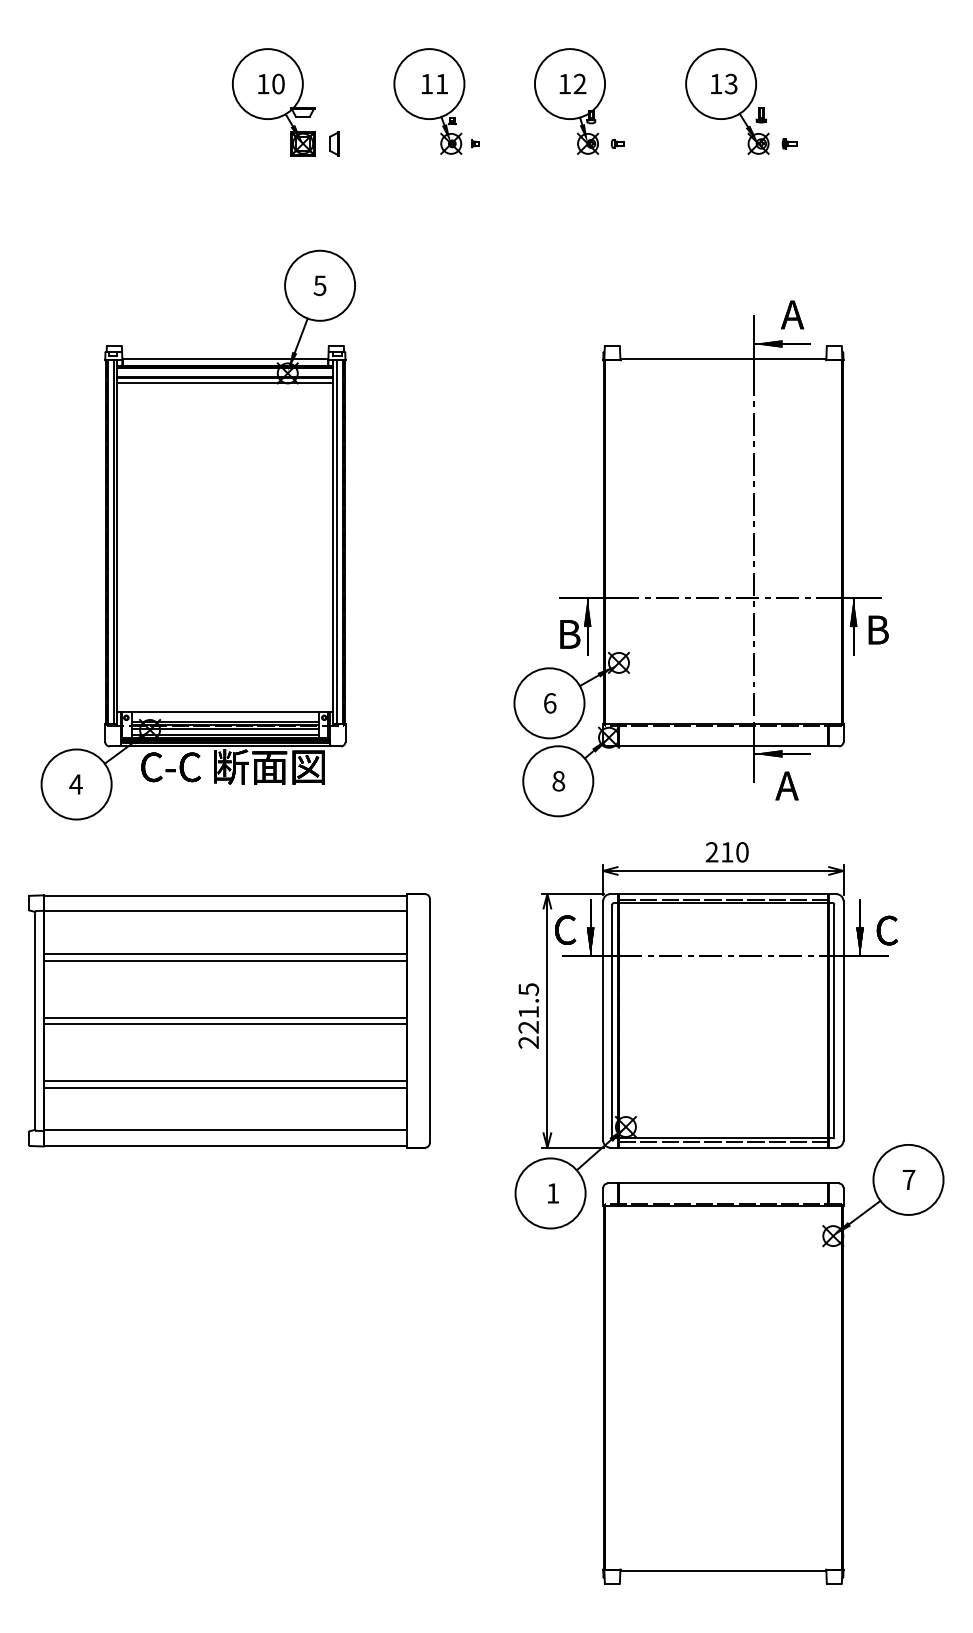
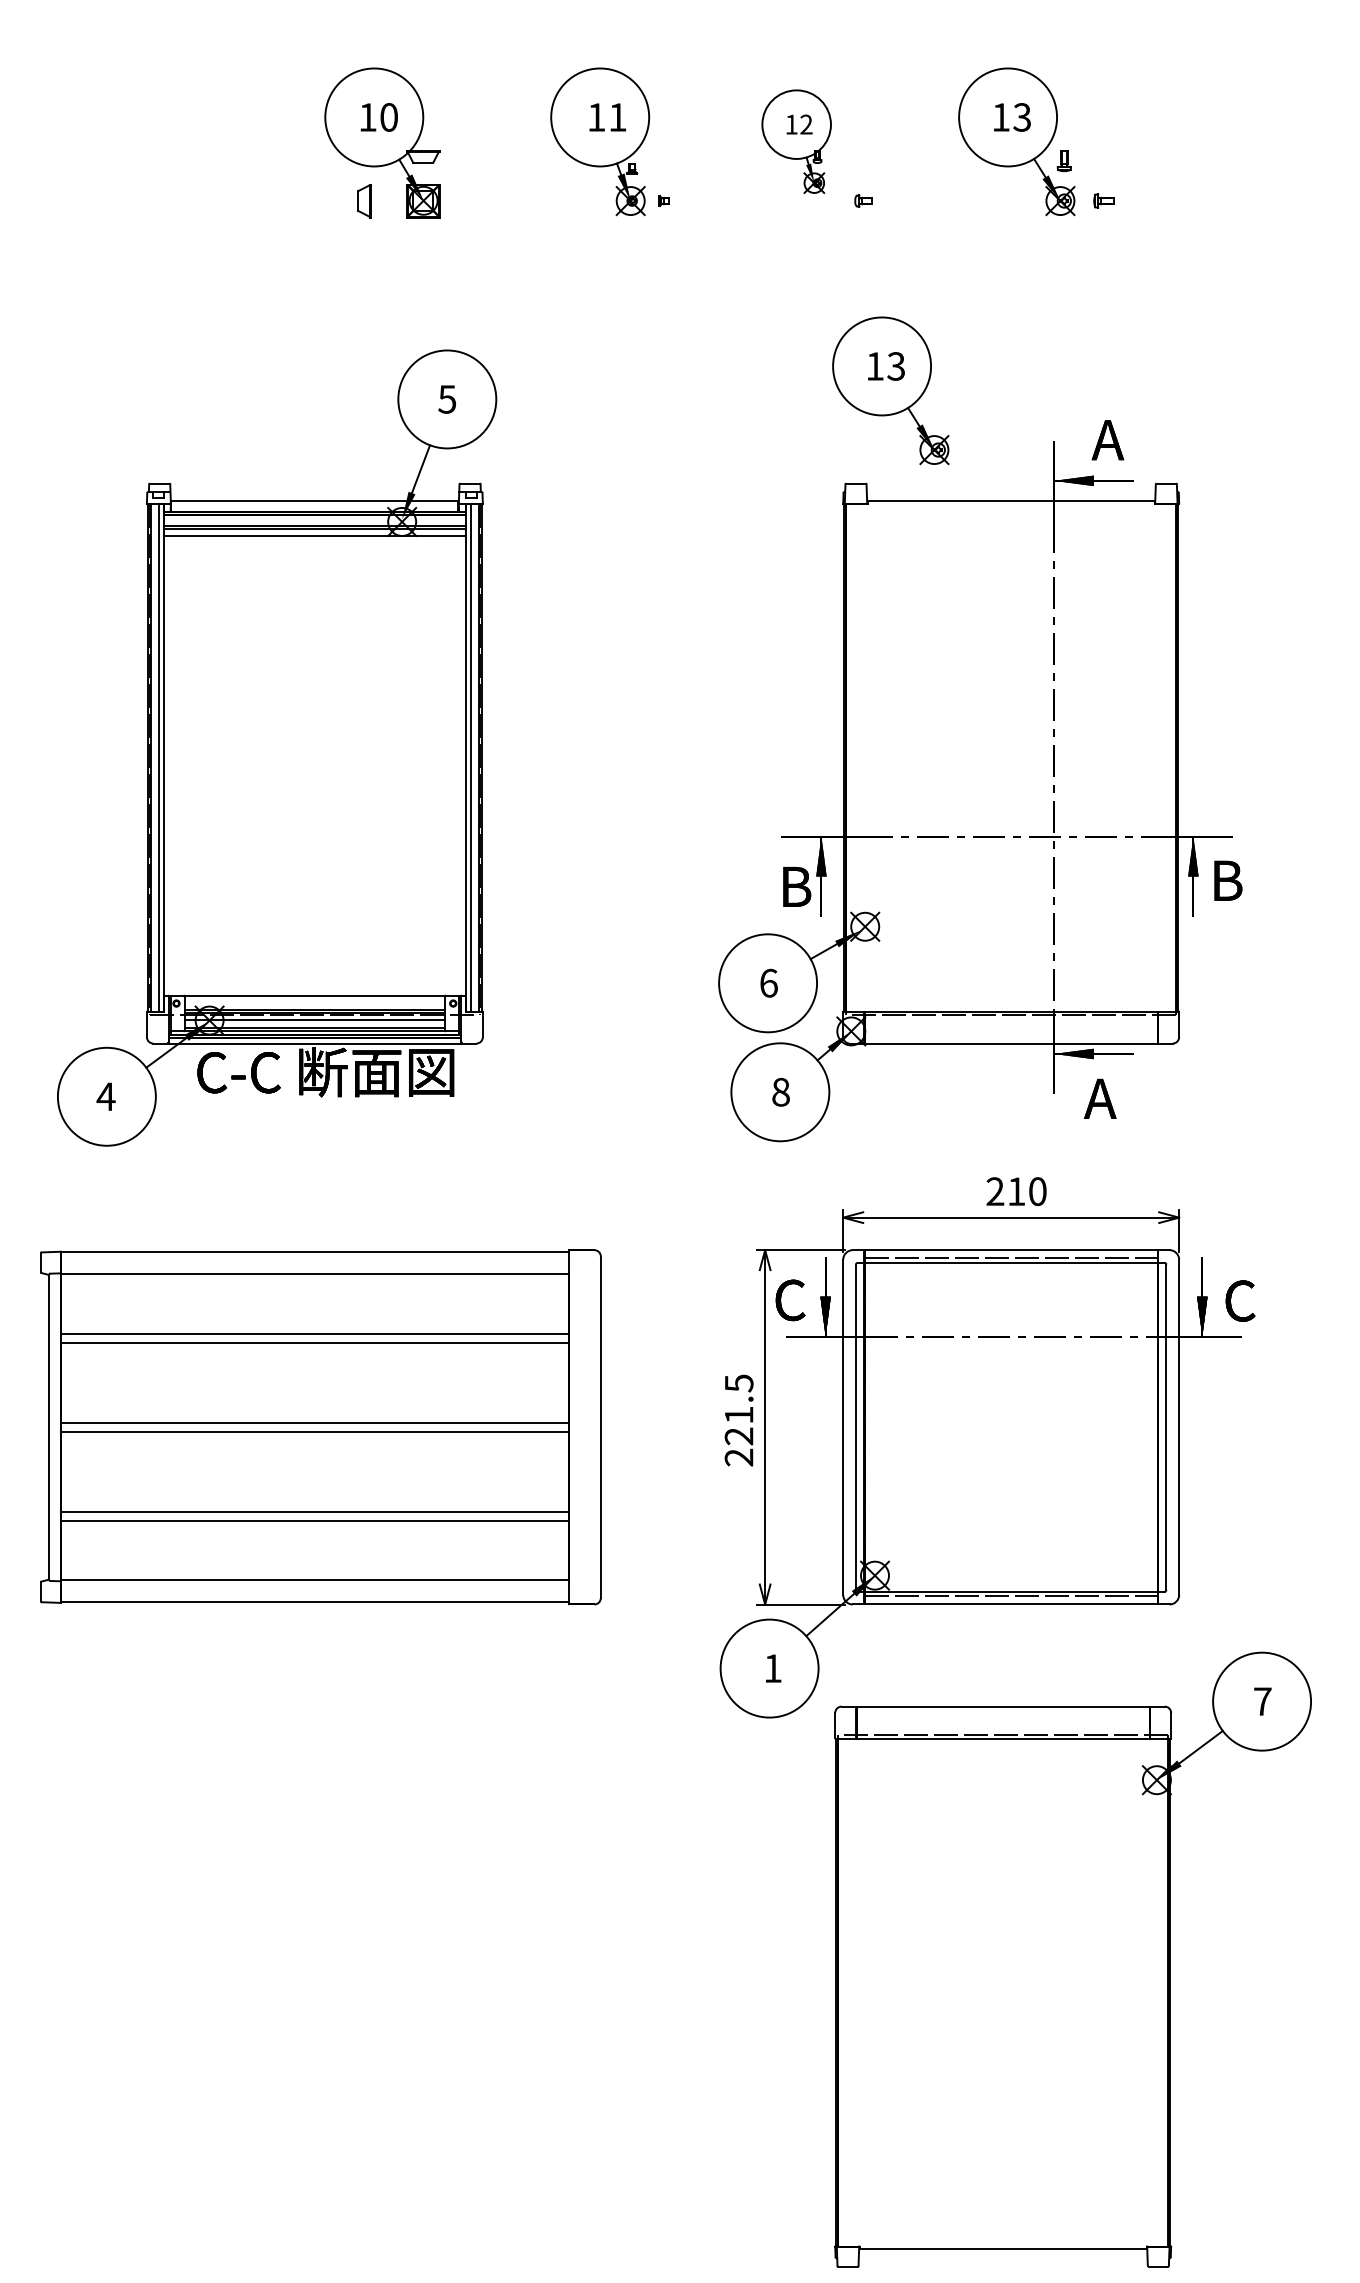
part: (569, 101) -> (796, 141), size x0.7
part: (334, 144) -> (364, 201), moved
part: (637, 279) -> (890, 390), added
part: (772, 1364) -> (1072, 1959), moved

